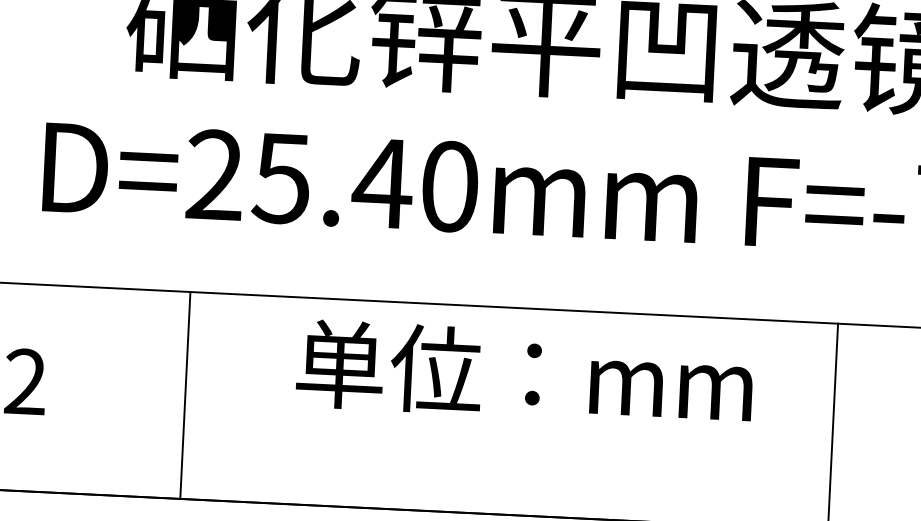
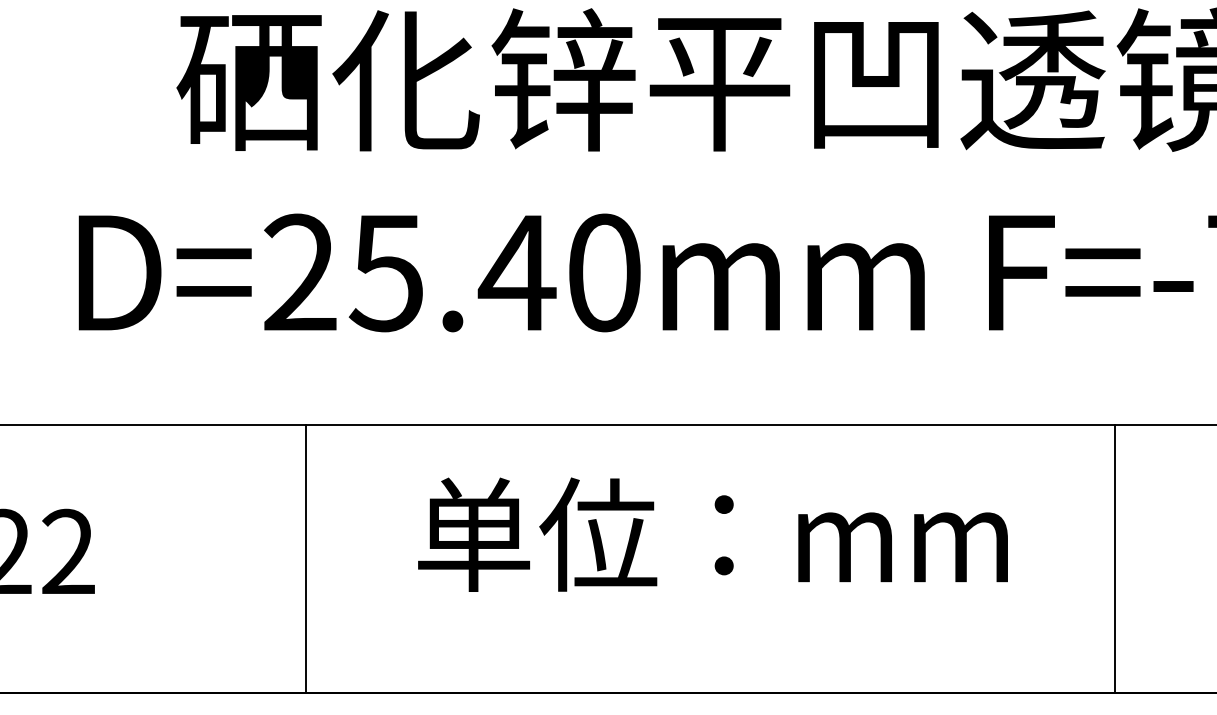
text: (524, 373) -> (712, 534), moved
line: (185, 395) -> (305, 559), moved

